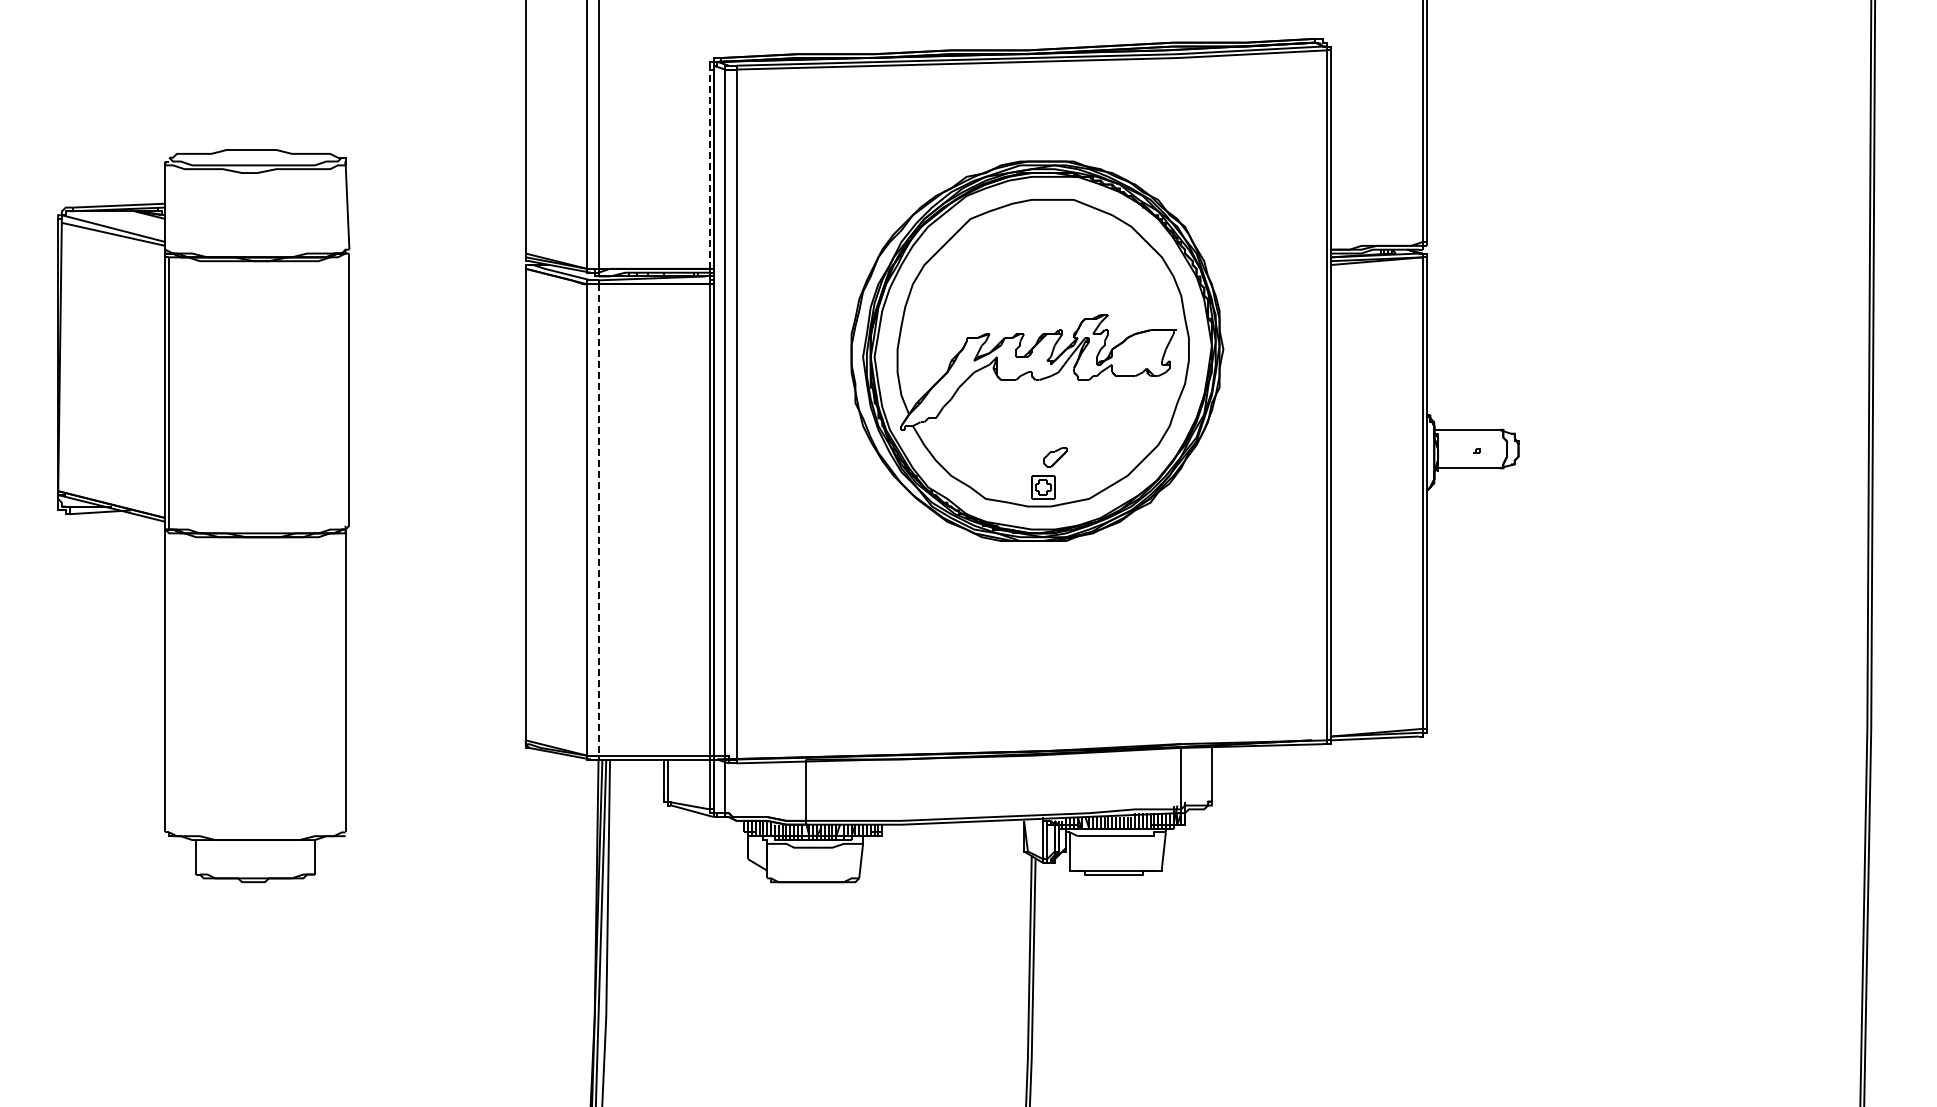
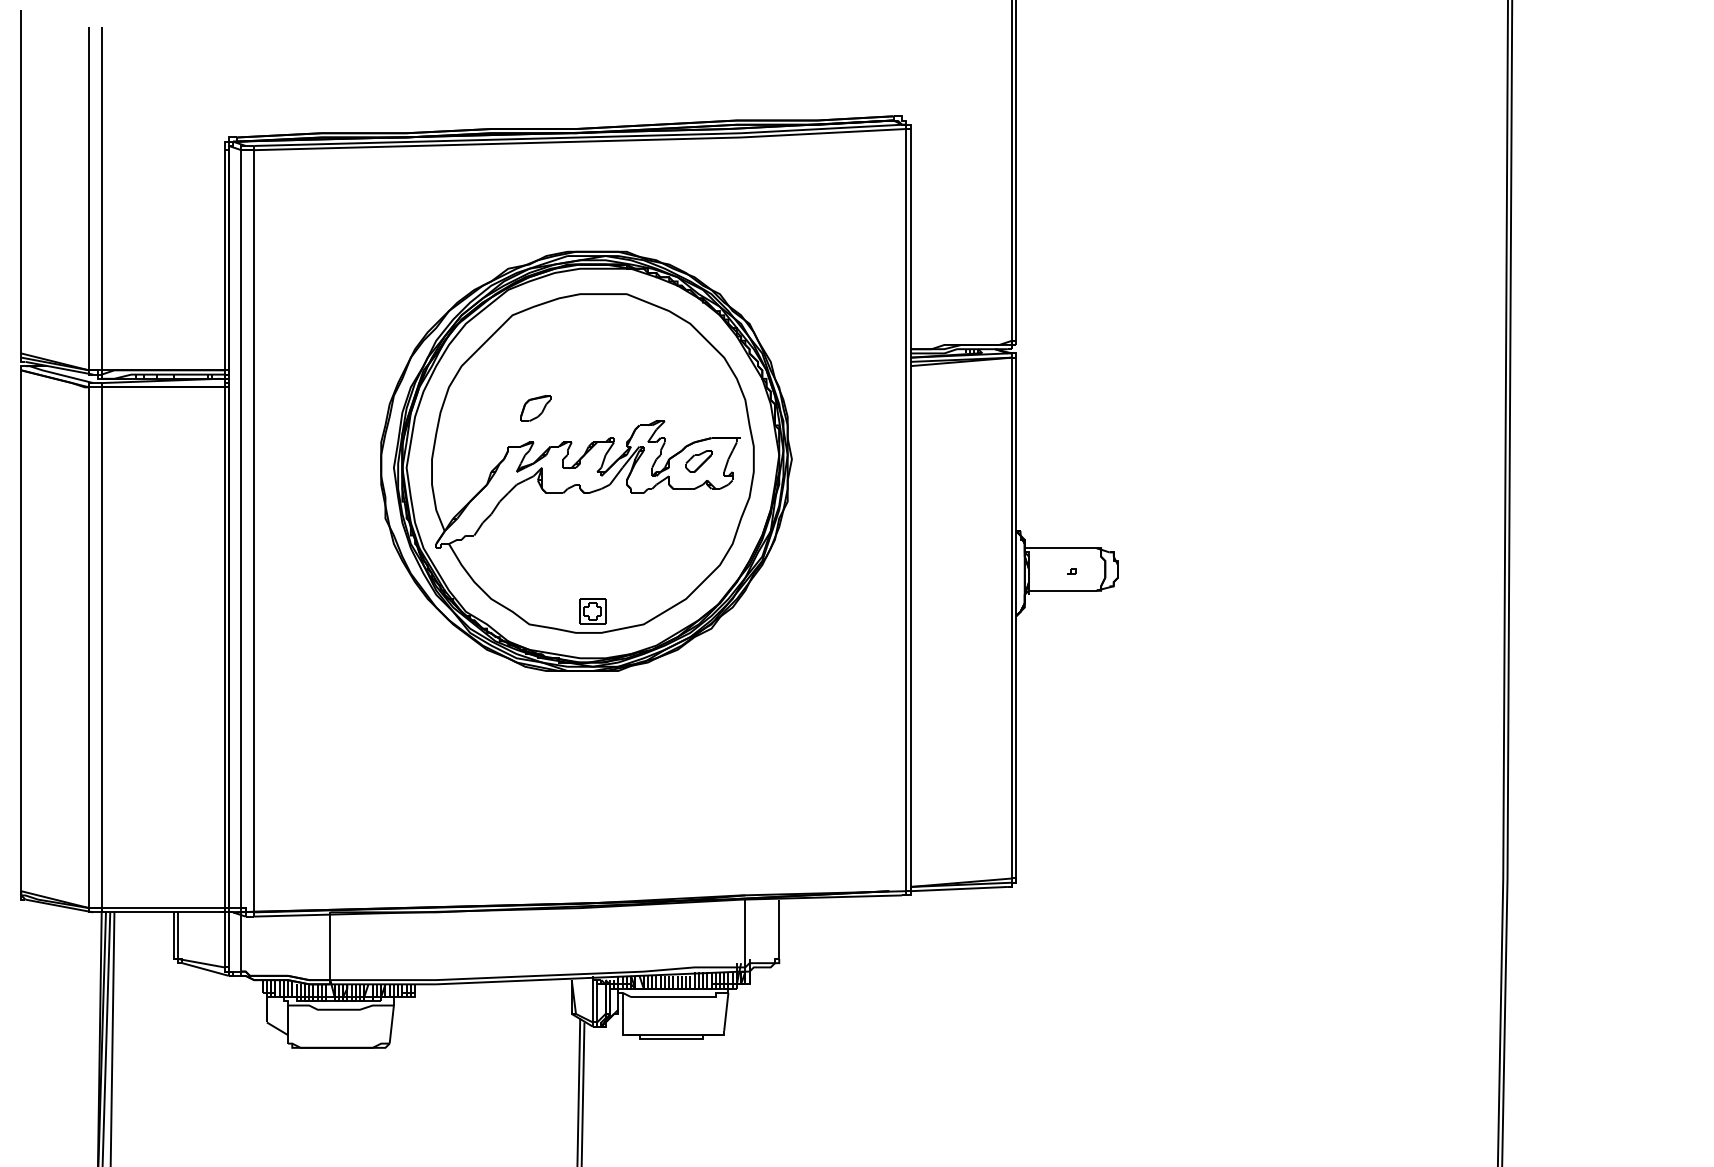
line: (709, 169) -> (224, 260), dashed -> solid
part: (991, 303) -> (535, 408), added
part: (1055, 457) -> (699, 461), moved
line: (598, 519) -> (101, 647), dashed -> solid

